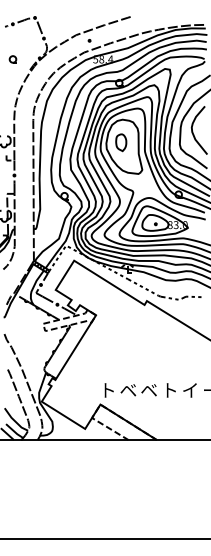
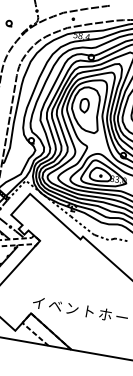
text: (106, 390) -> (37, 302), ト -> イ
text: (148, 390) -> (71, 308), ベ -> ン
text: (190, 390) -> (105, 314), イ -> ホ

